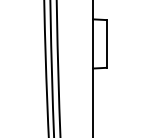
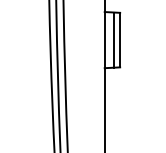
line: (101, 43) -> (114, 39), added

